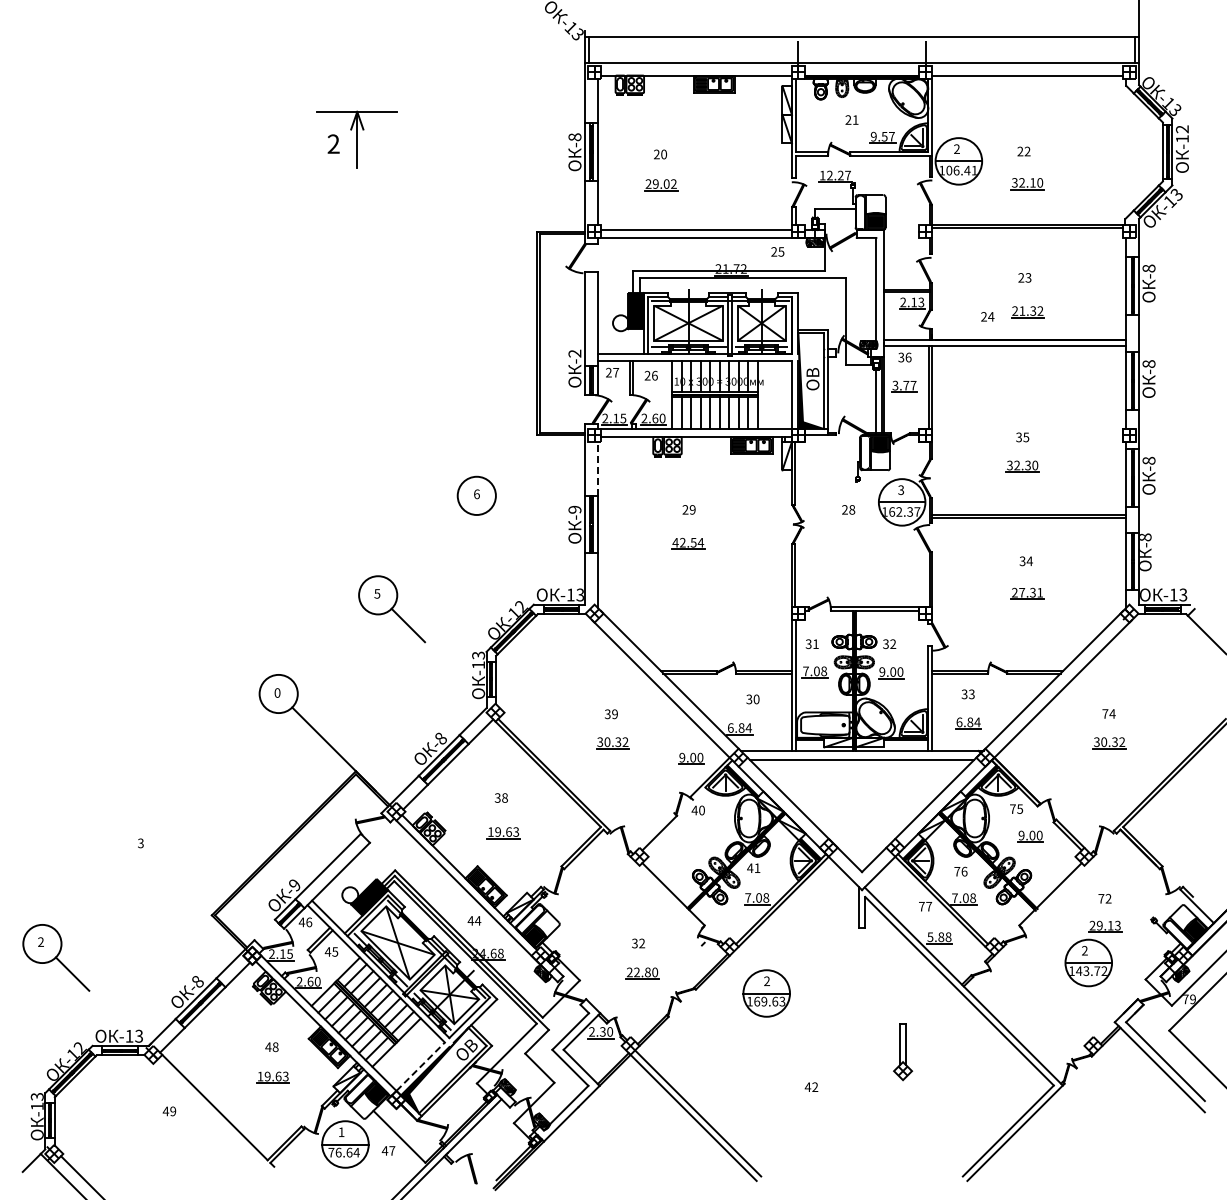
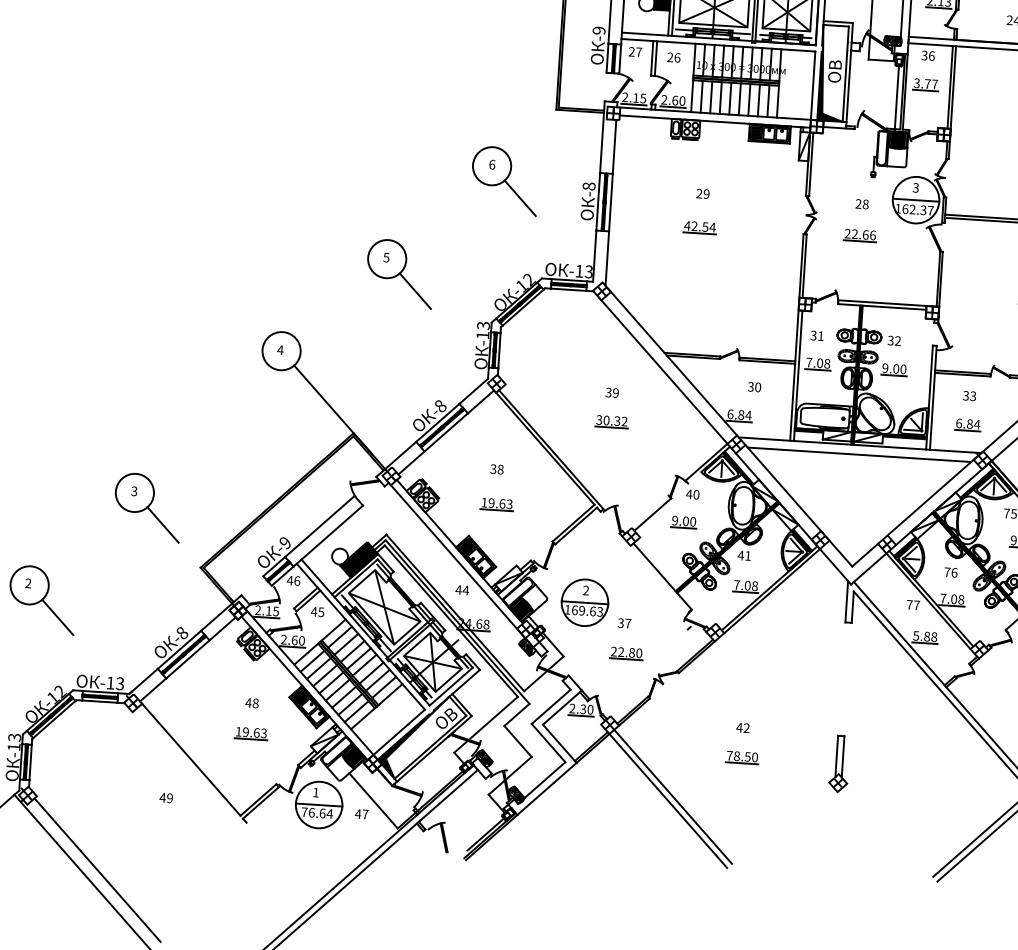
text: (575, 353) -> (599, 30), -2 -> -9
line: (597, 468) -> (614, 146), dashed -> solid
text: (574, 509) -> (588, 186), -9 -> -8
line: (506, 525) -> (519, 197), added
part: (848, 541) -> (860, 235), added
text: (277, 692) -> (280, 349), 0 -> 4
part: (691, 758) -> (684, 522), moved
part: (155, 858) -> (148, 507), added
text: (642, 943) -> (628, 623), 32 -> 37
part: (766, 993) -> (584, 602), moved
part: (903, 1052) -> (839, 764), moved
line: (421, 1066) -> (400, 732), dashed -> solid
part: (764, 1070) -> (742, 758), added
text: (811, 1086) -> (743, 727), moved
text: (169, 1111) -> (166, 798), moved

